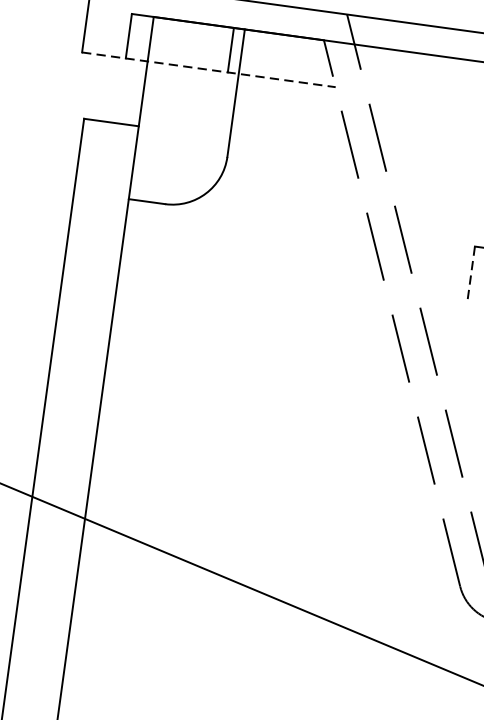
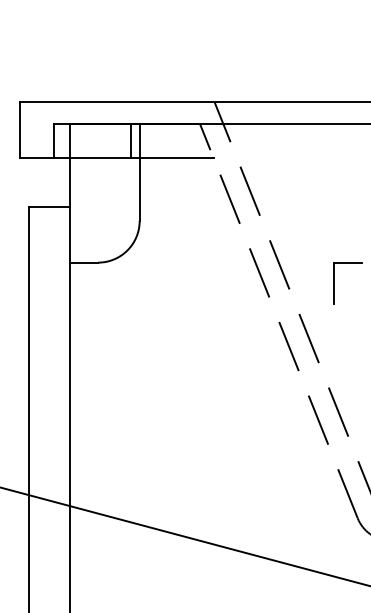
line: (208, 69) -> (116, 157), dashed -> solid
line: (470, 273) -> (333, 283), dashed -> solid

